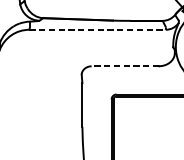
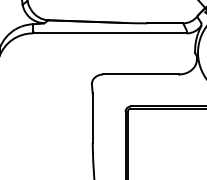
line: (97, 29) -> (109, 33), dashed -> solid
line: (124, 66) -> (140, 74), dashed -> solid

